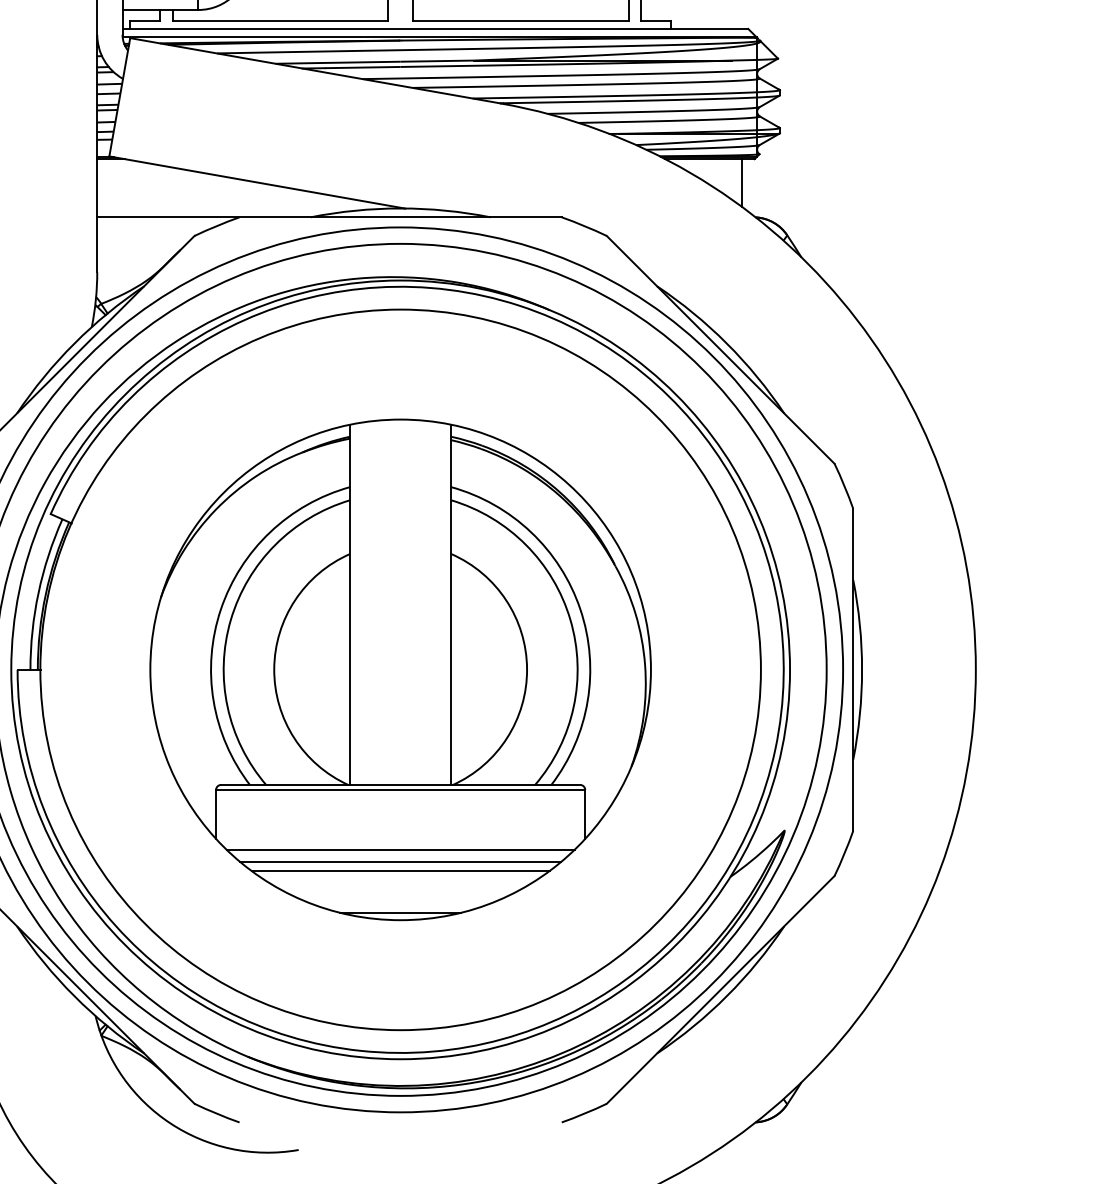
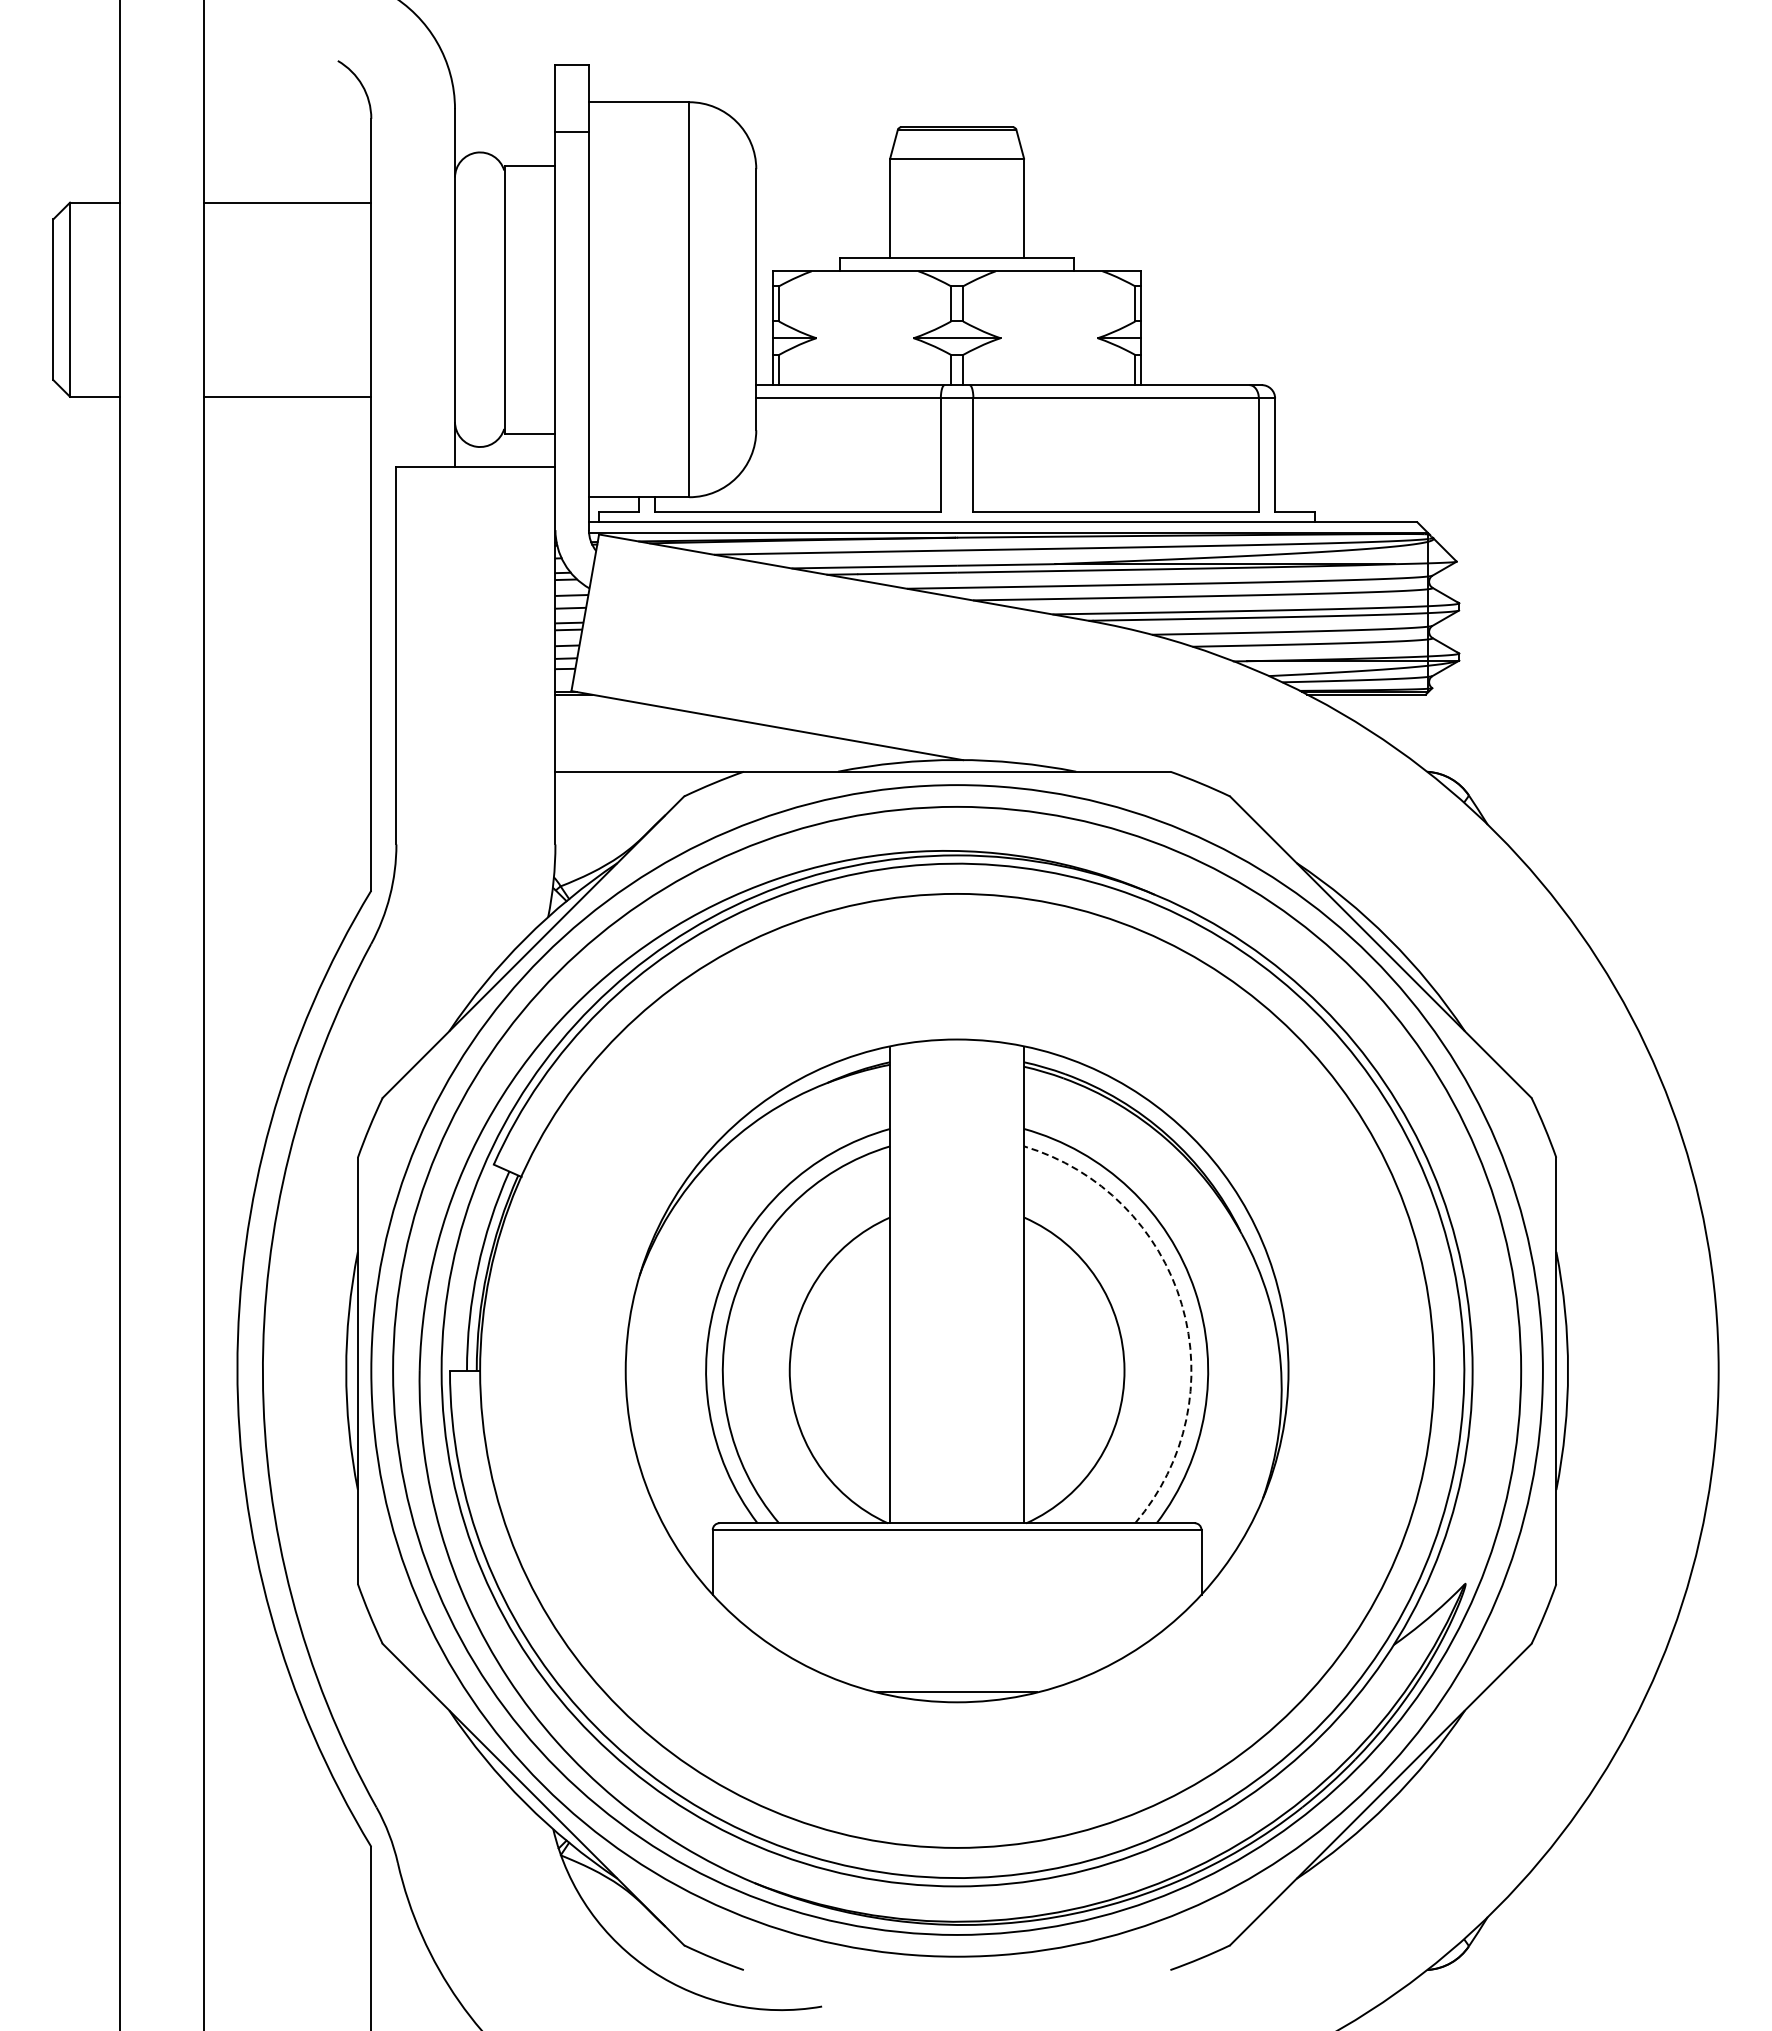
line: (742, 183) -> (1409, 726), removed
arc: (570, 619) -> (1181, 1304), solid -> dashed
line: (400, 849) -> (956, 1608), removed
line: (400, 862) -> (957, 1625), removed
line: (400, 871) -> (957, 1637), removed

